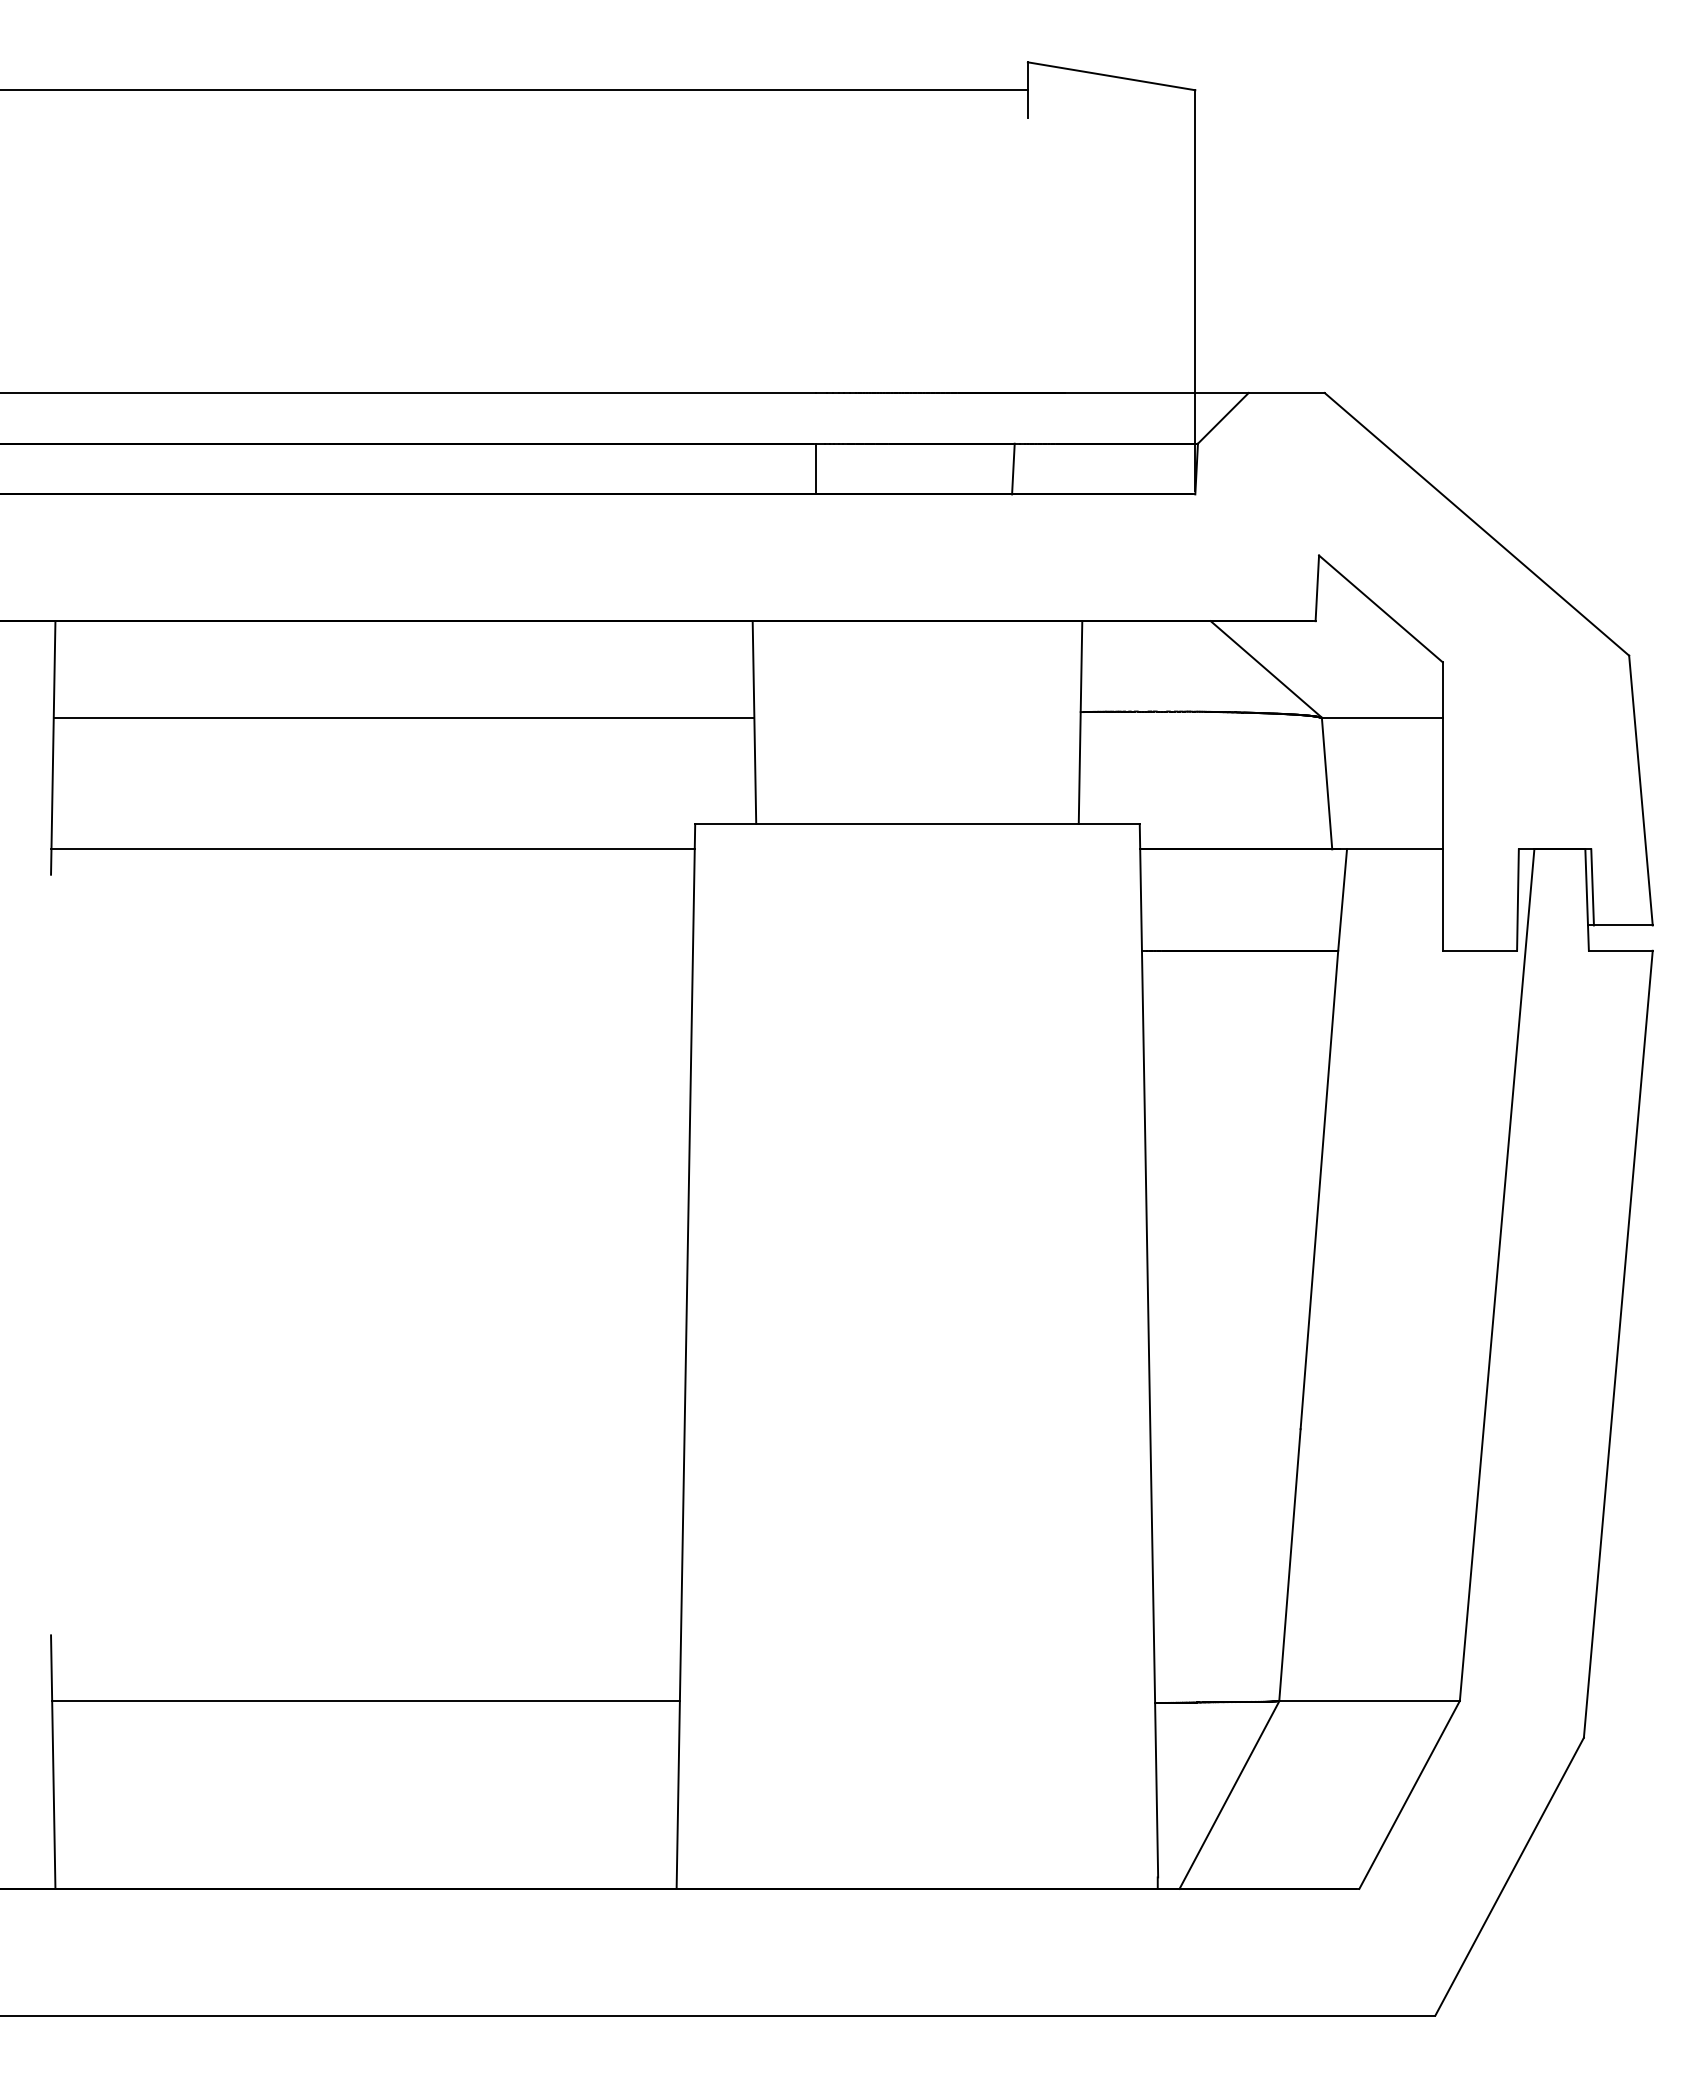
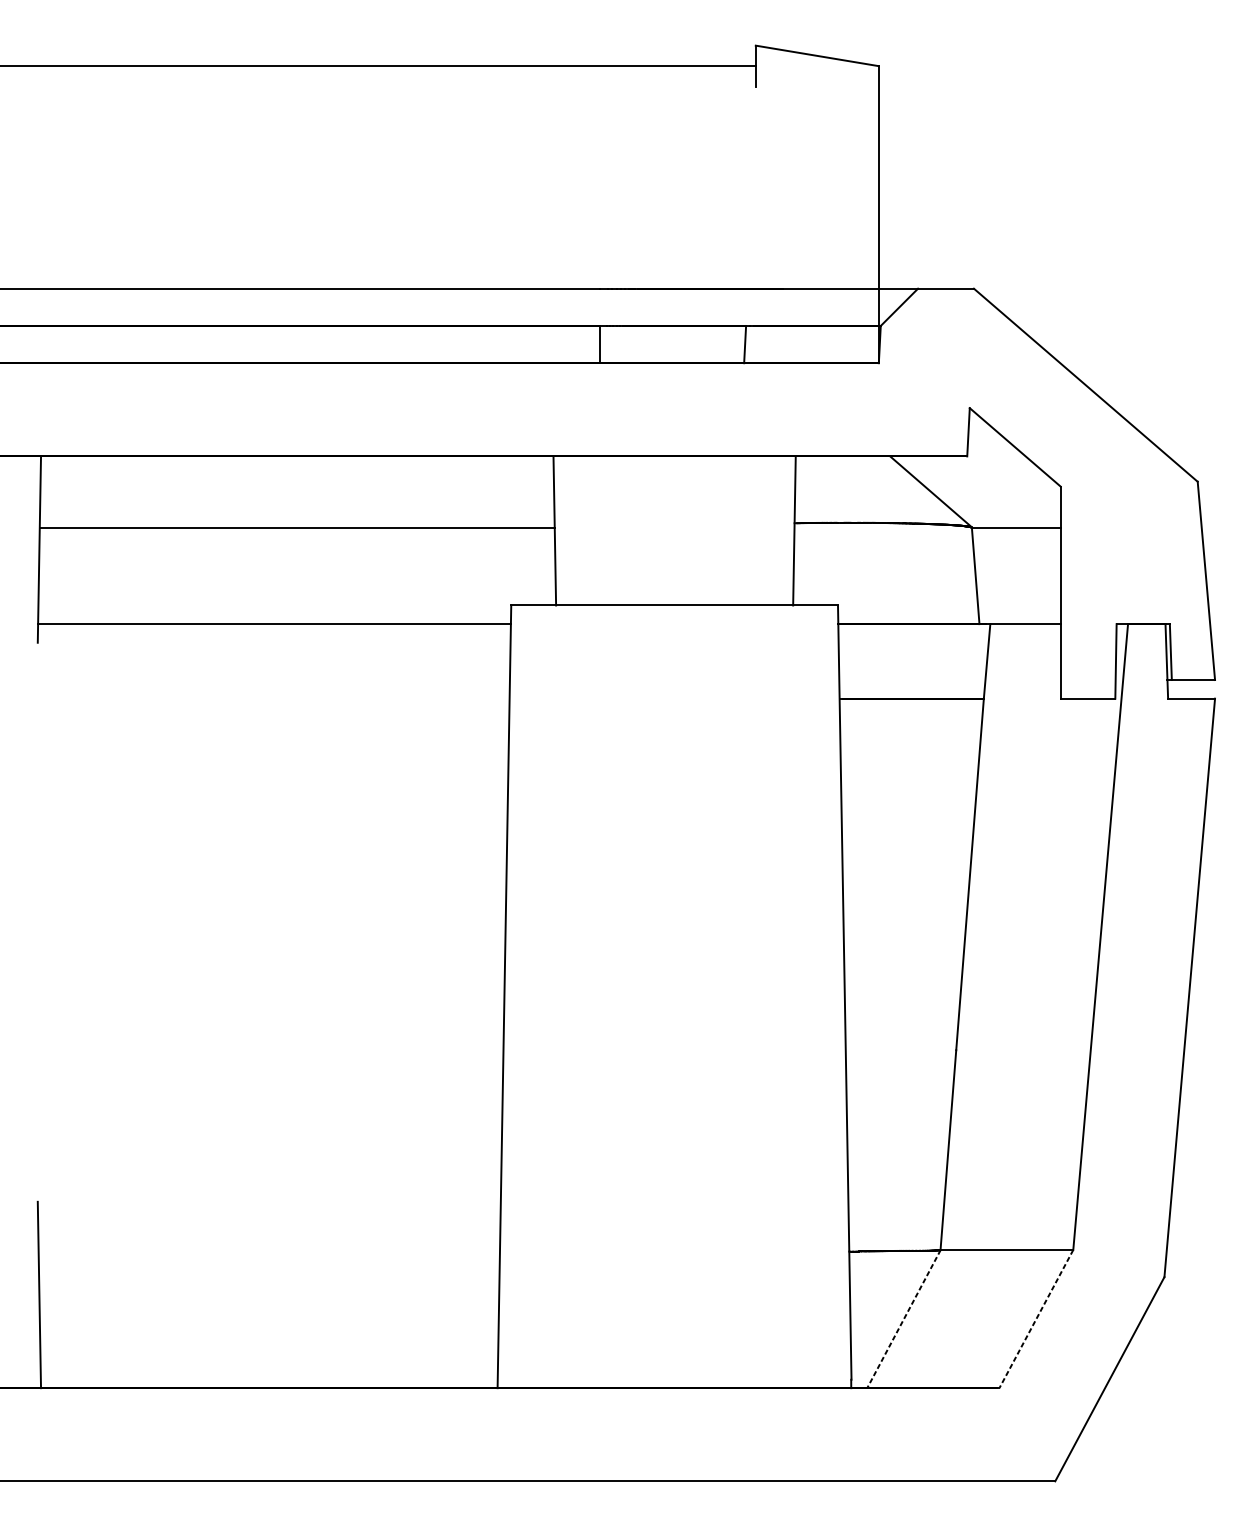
line: (365, 1700) -> (268, 1249), removed
line: (1409, 1794) -> (1036, 1318), solid -> dashed
line: (1229, 1795) -> (903, 1319), solid -> dashed

